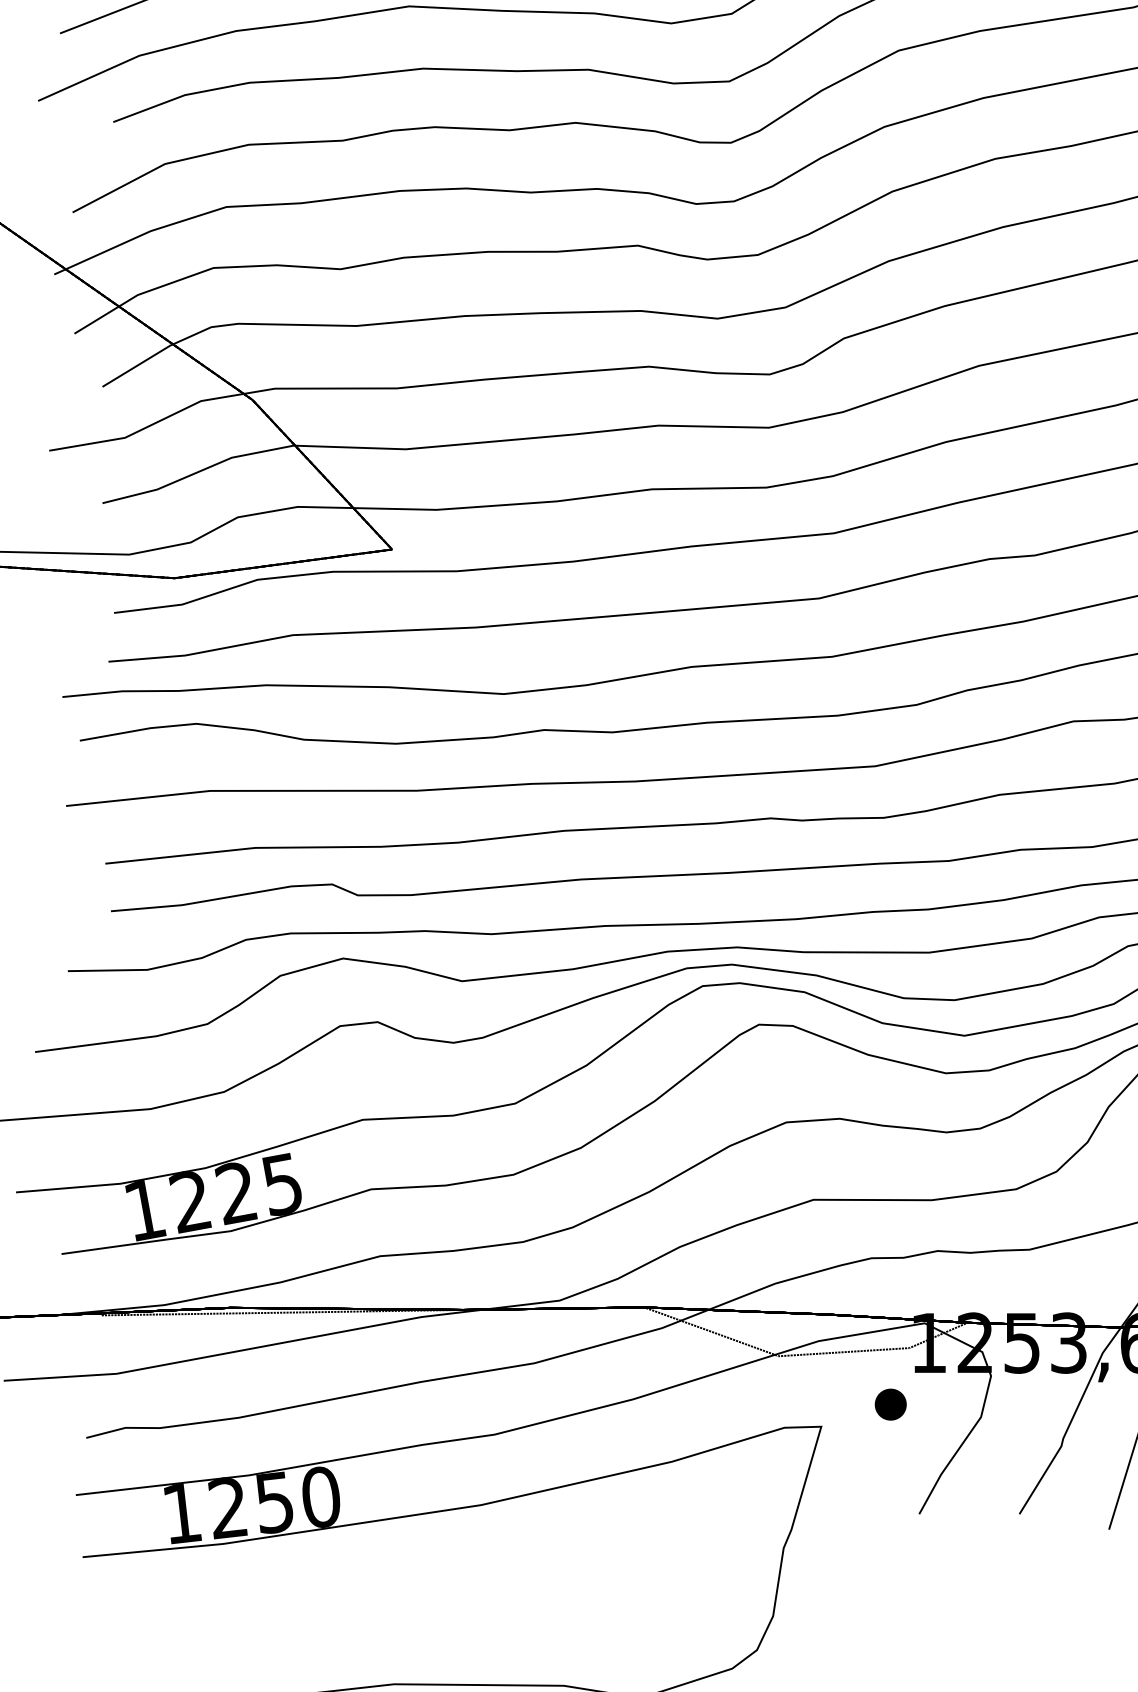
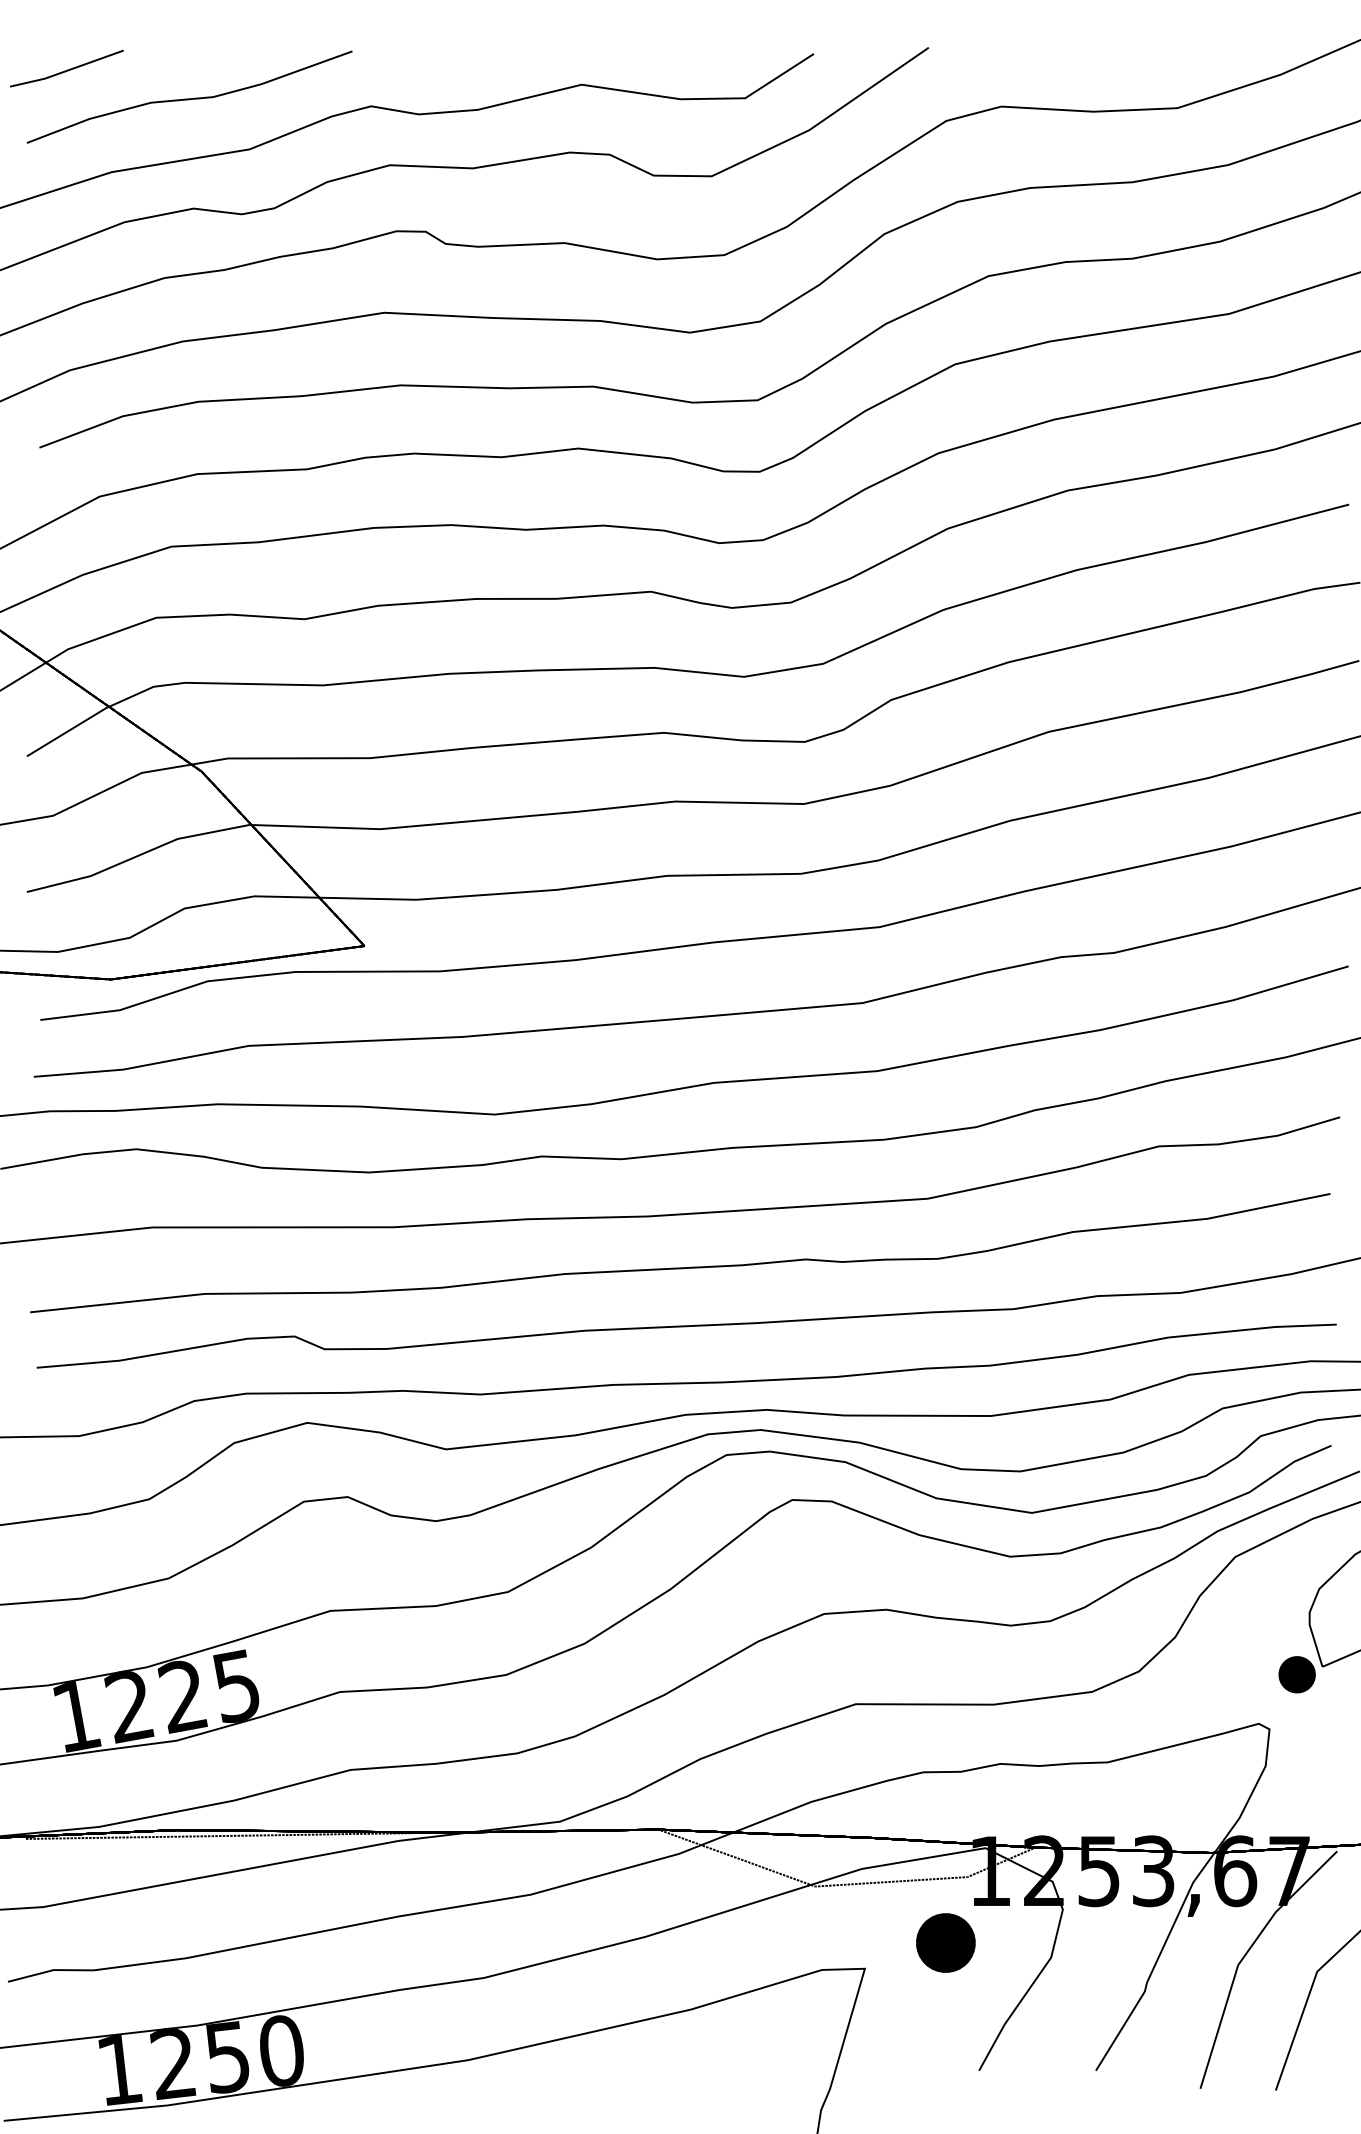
part: (890, 1404) -> (945, 1942), size x1.6

